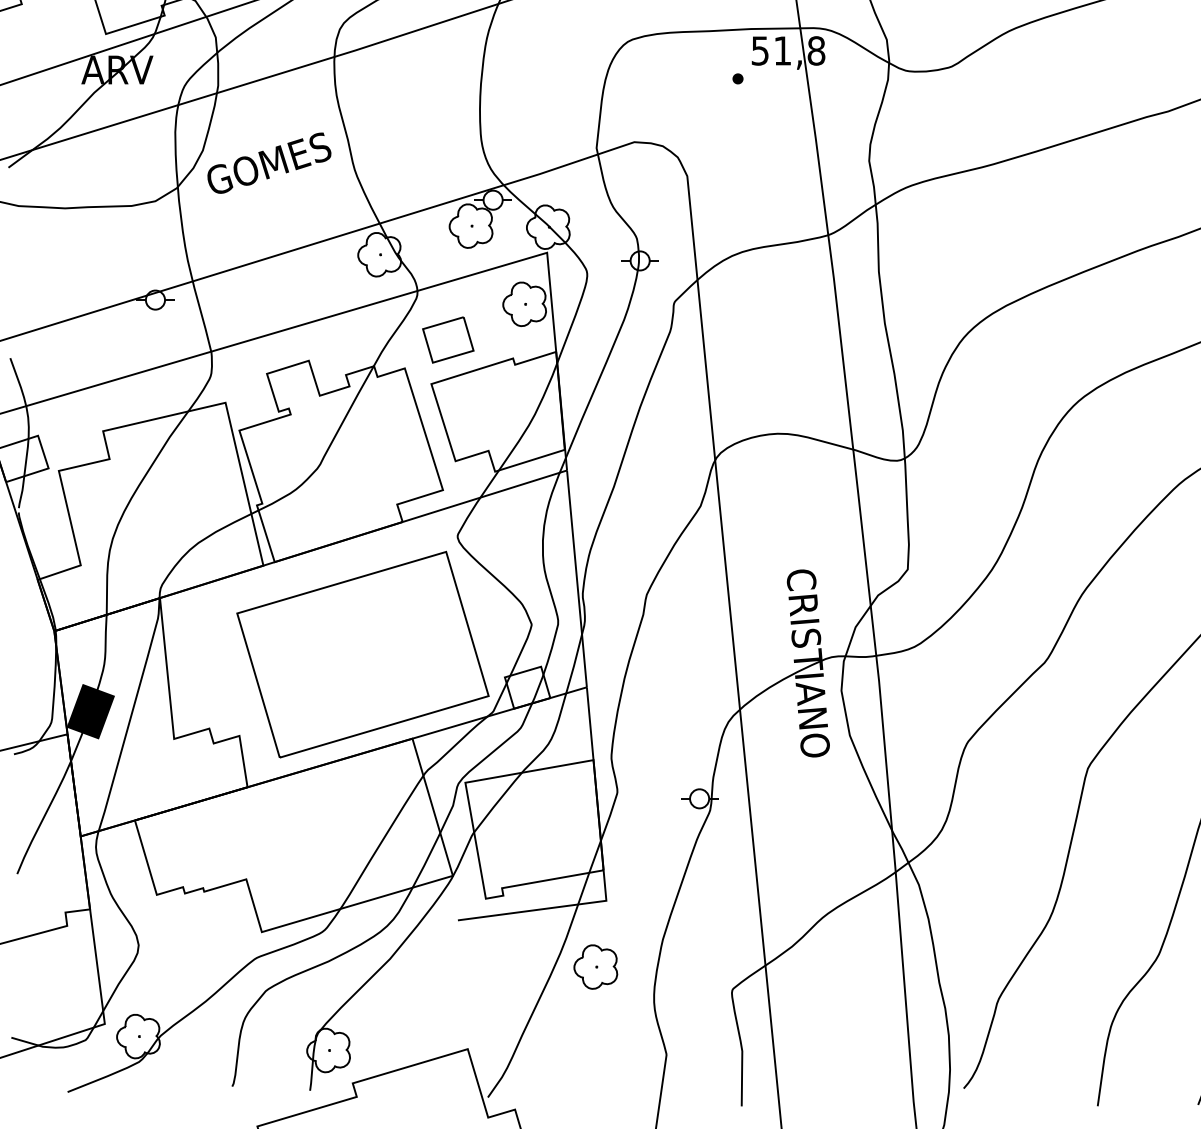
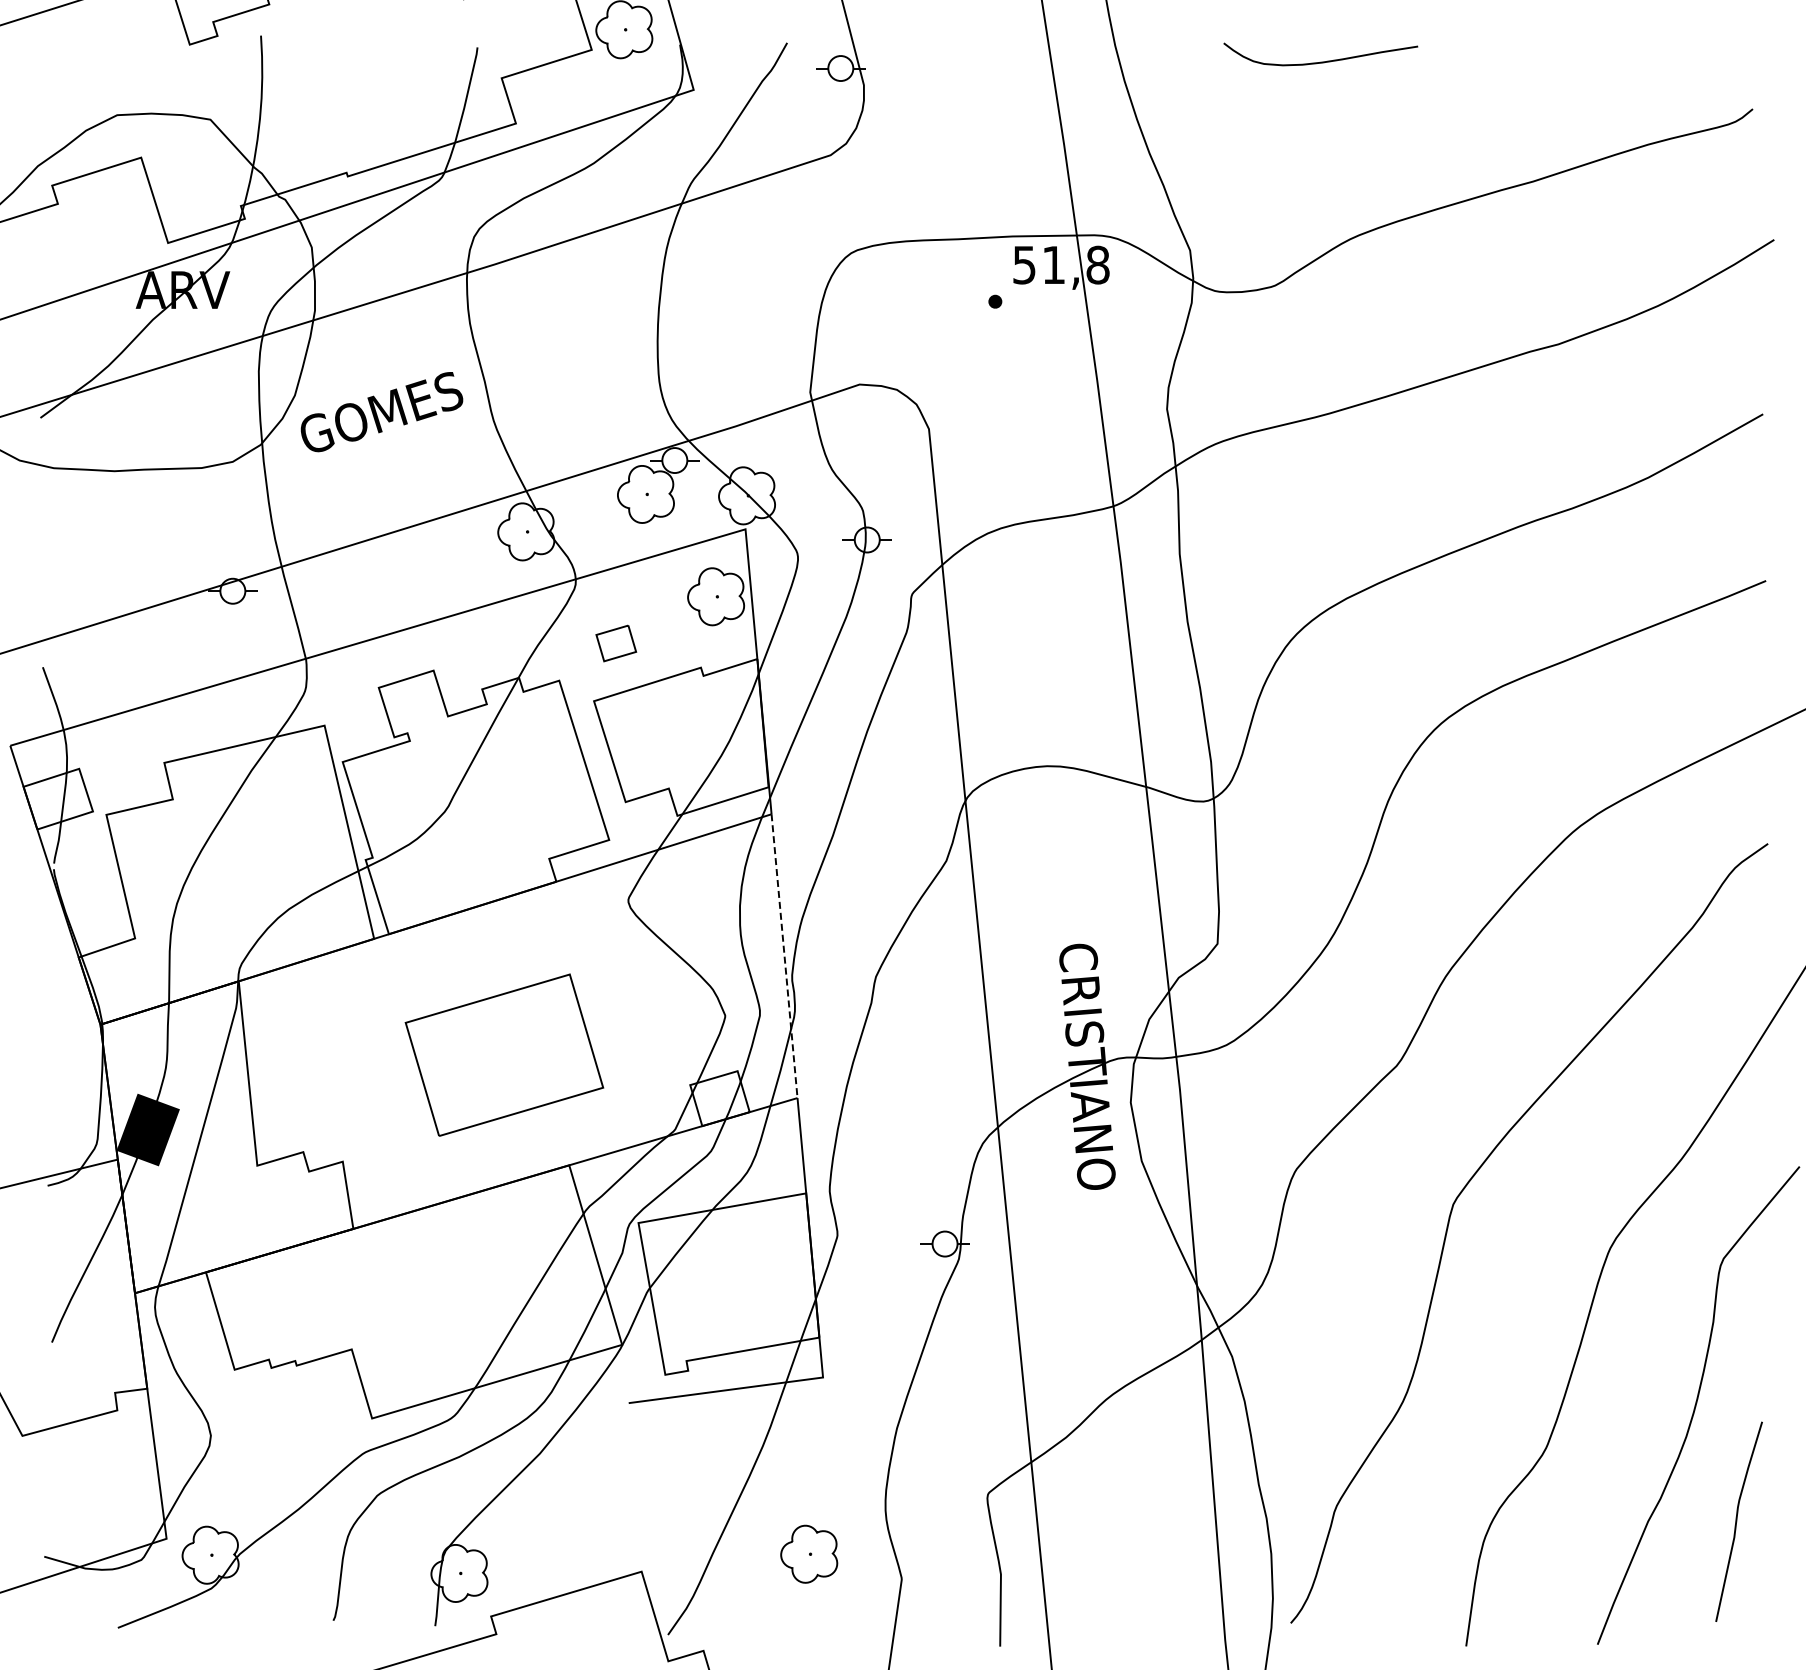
part: (448, 340) -> (616, 643), size x0.6
line: (576, 579) -> (784, 956), solid -> dashed
part: (363, 654) -> (504, 1054), size x0.6
part: (596, 966) -> (809, 1553), moved

